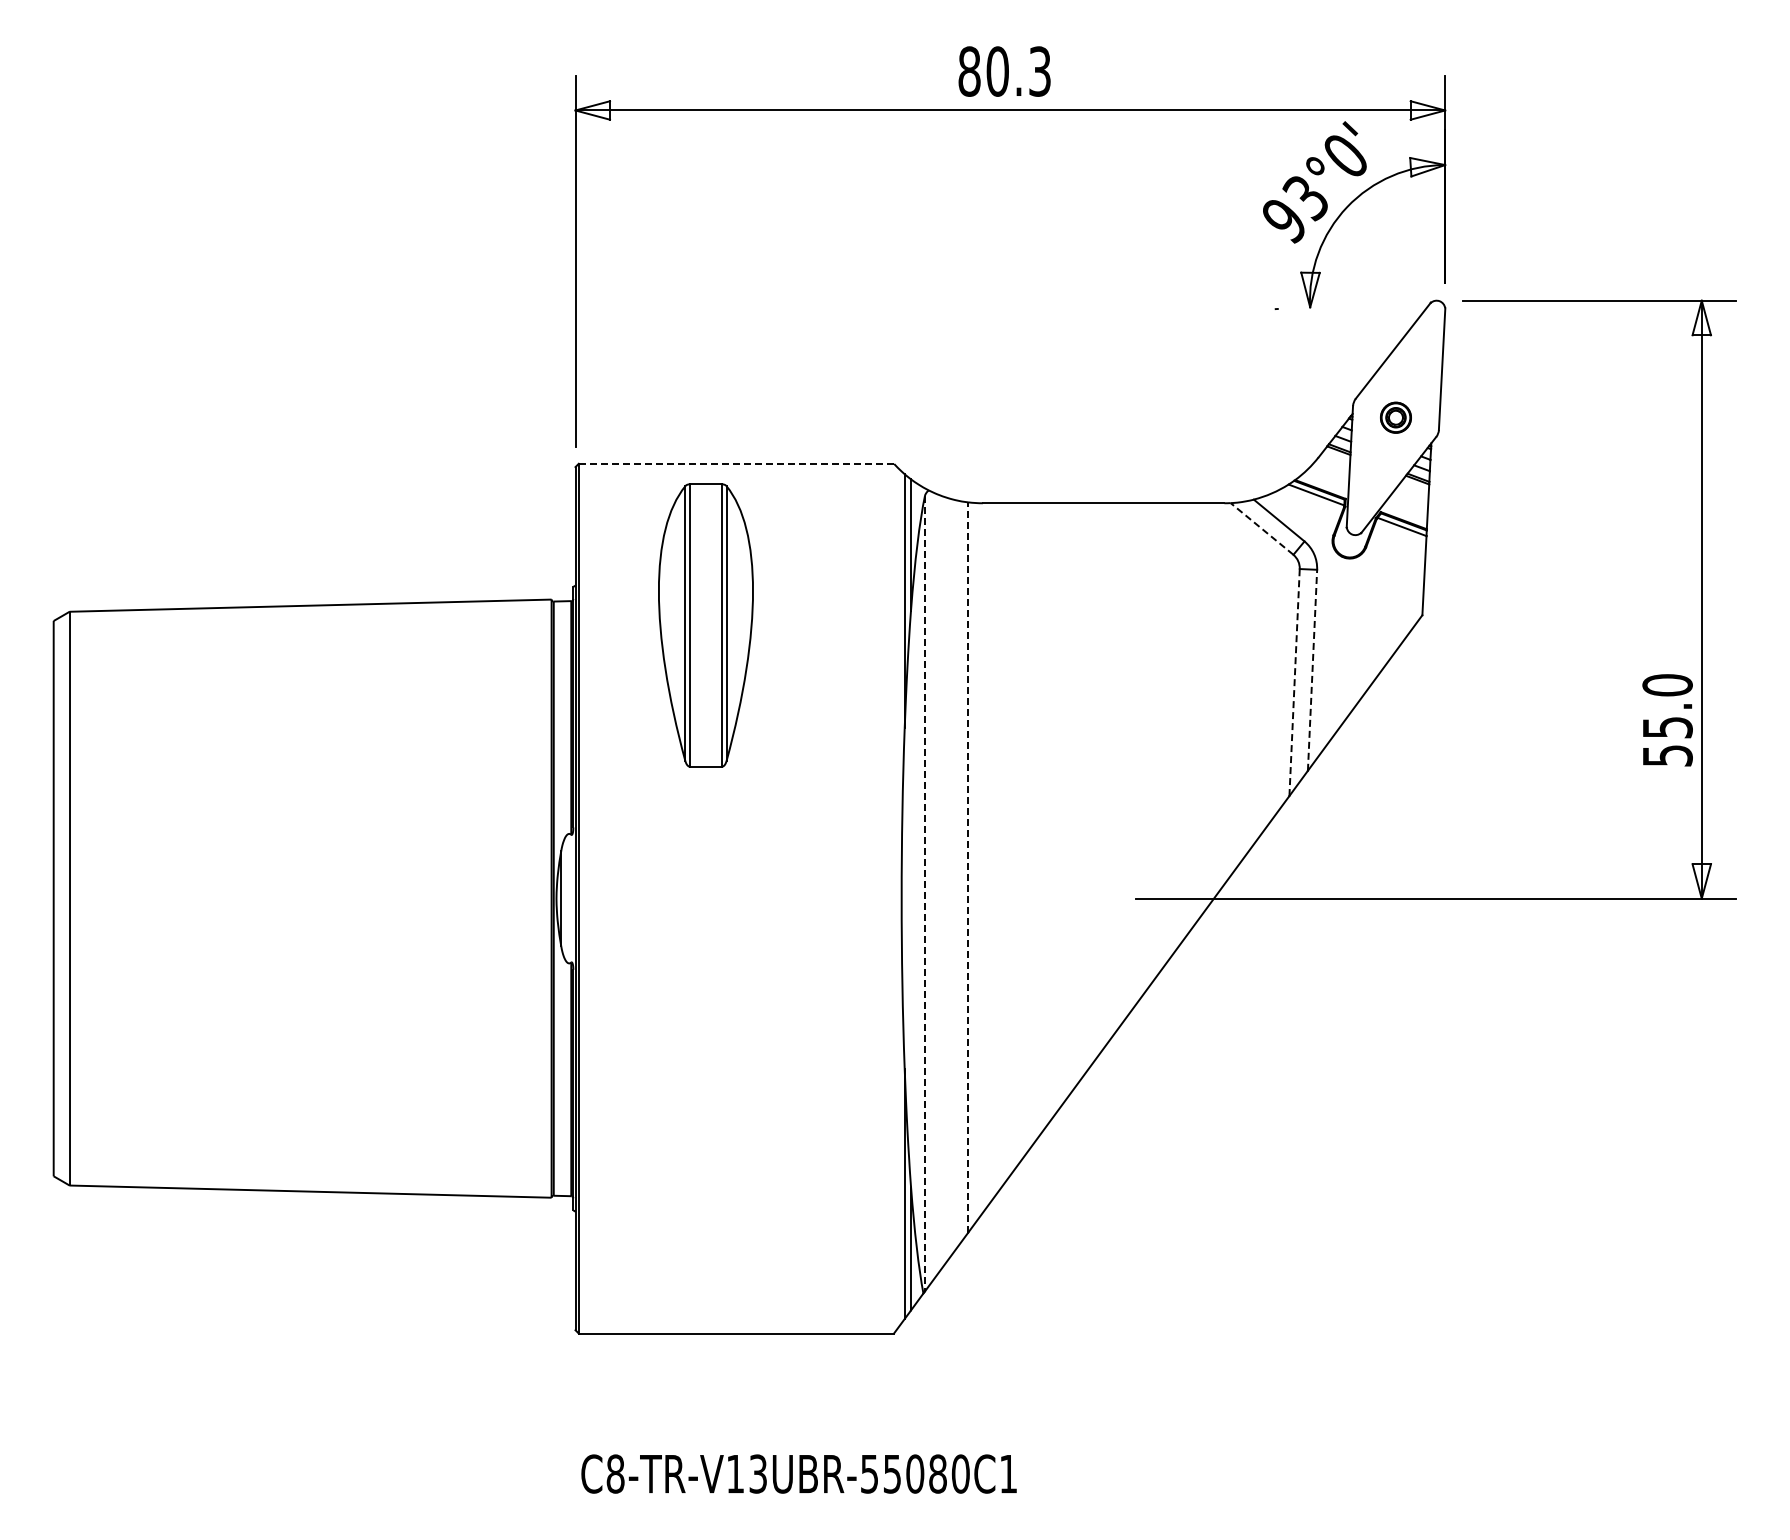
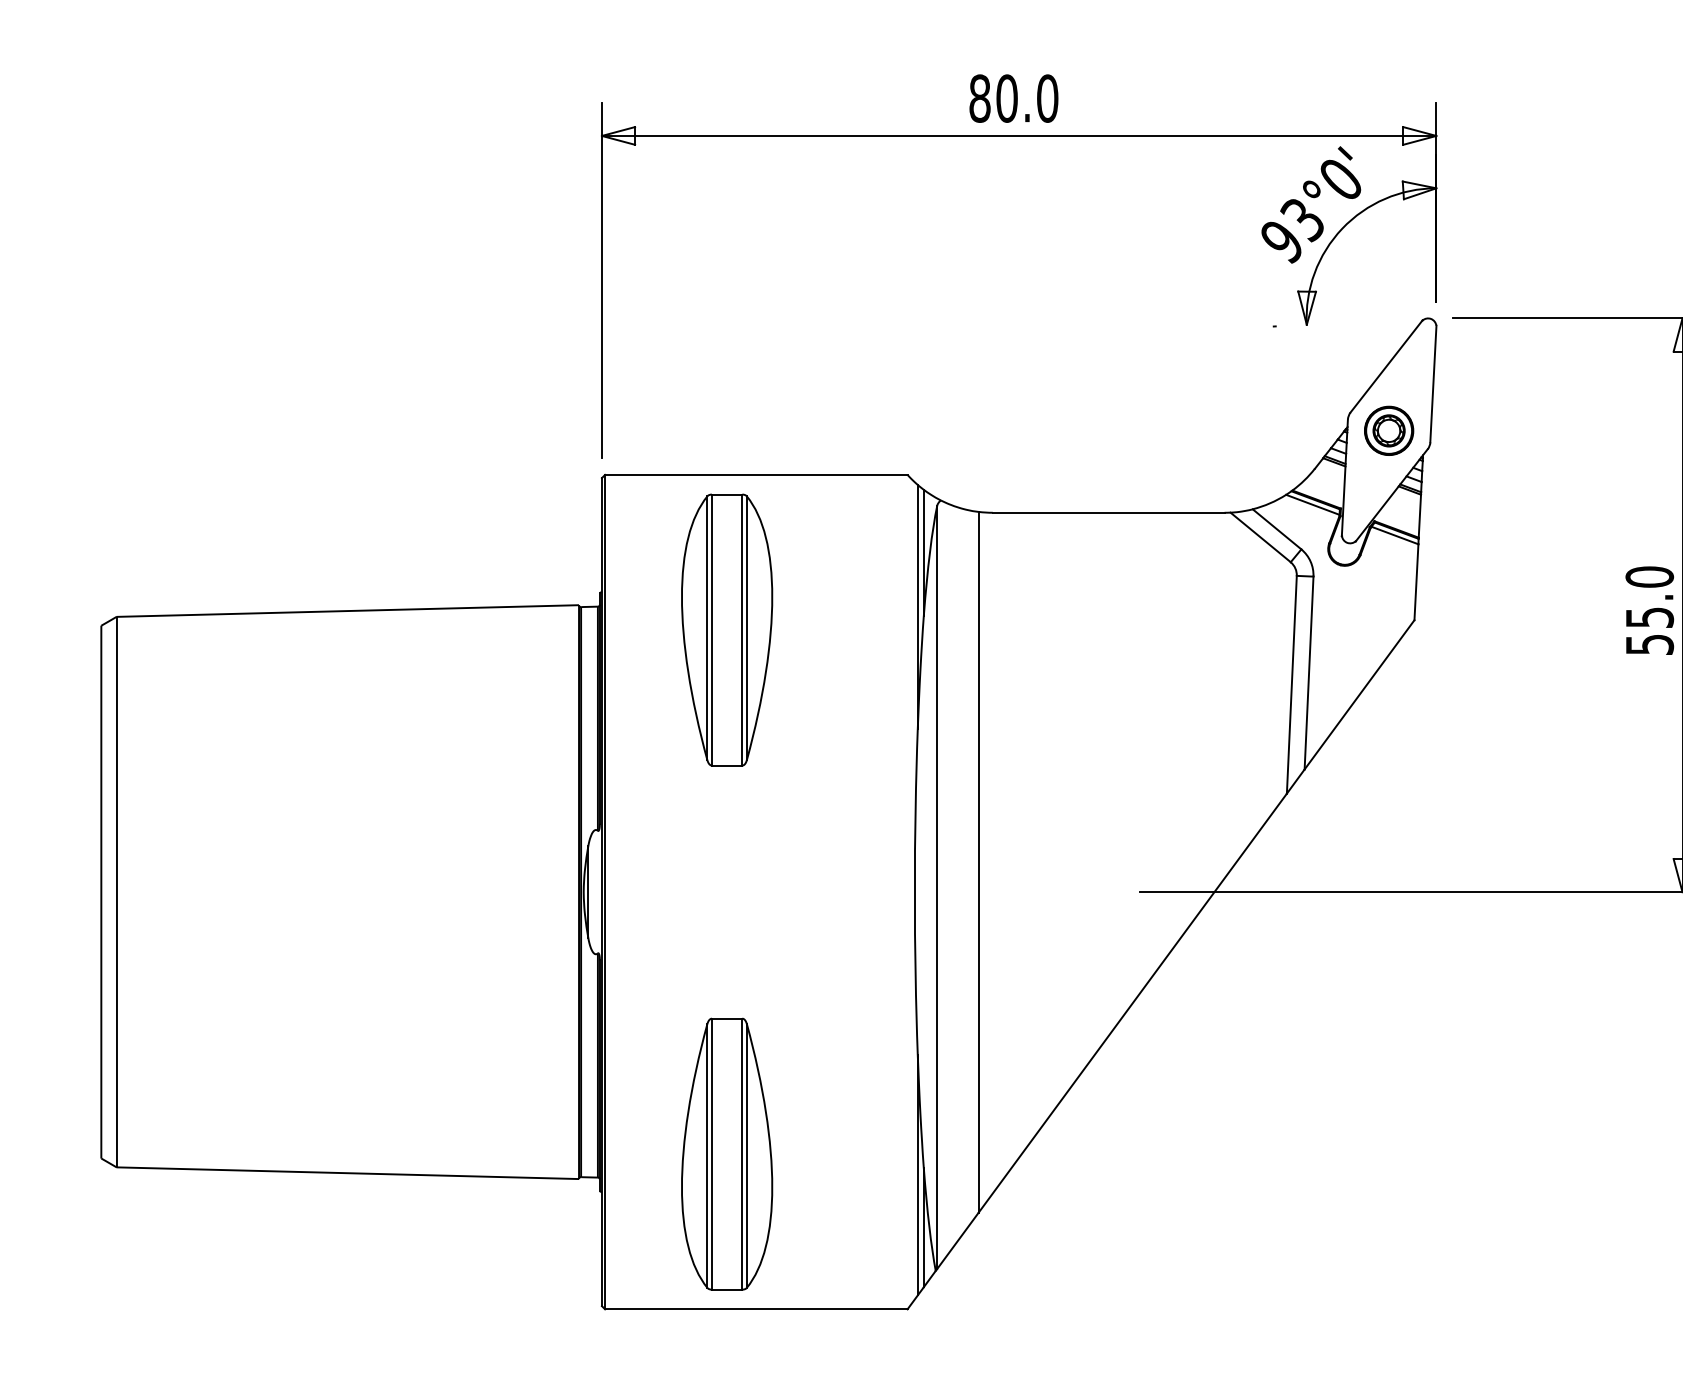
text: (1040, 71) -> (1048, 98), 80.3 -> 80.0
part: (1395, 417) -> (1388, 430), size x1.67
line: (736, 463) -> (756, 474), dashed -> solid
line: (1262, 528) -> (1261, 536), dashed -> solid
line: (1312, 670) -> (1309, 673), dashed -> solid
line: (1294, 682) -> (1291, 684), dashed -> solid
text: (1667, 720) -> (1649, 610), moved
line: (968, 867) -> (979, 862), dashed -> solid
line: (924, 893) -> (936, 887), dashed -> solid
part: (705, 1171) -> (726, 1153), added

